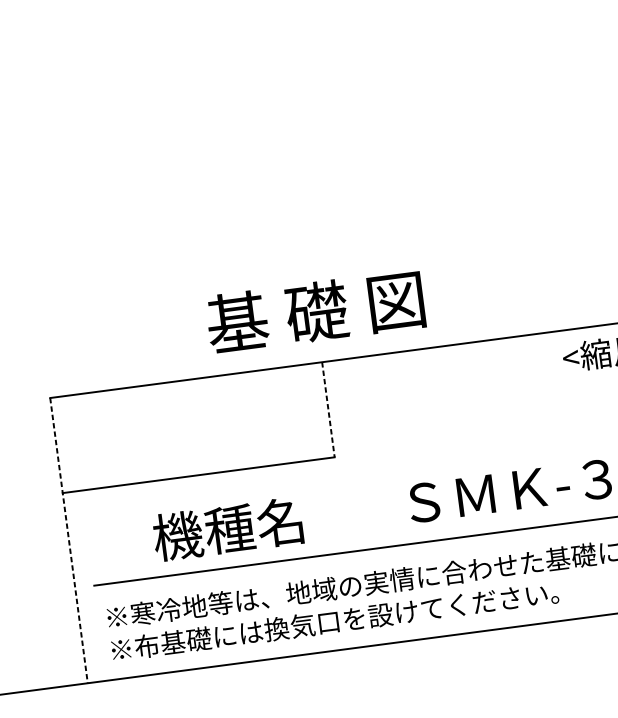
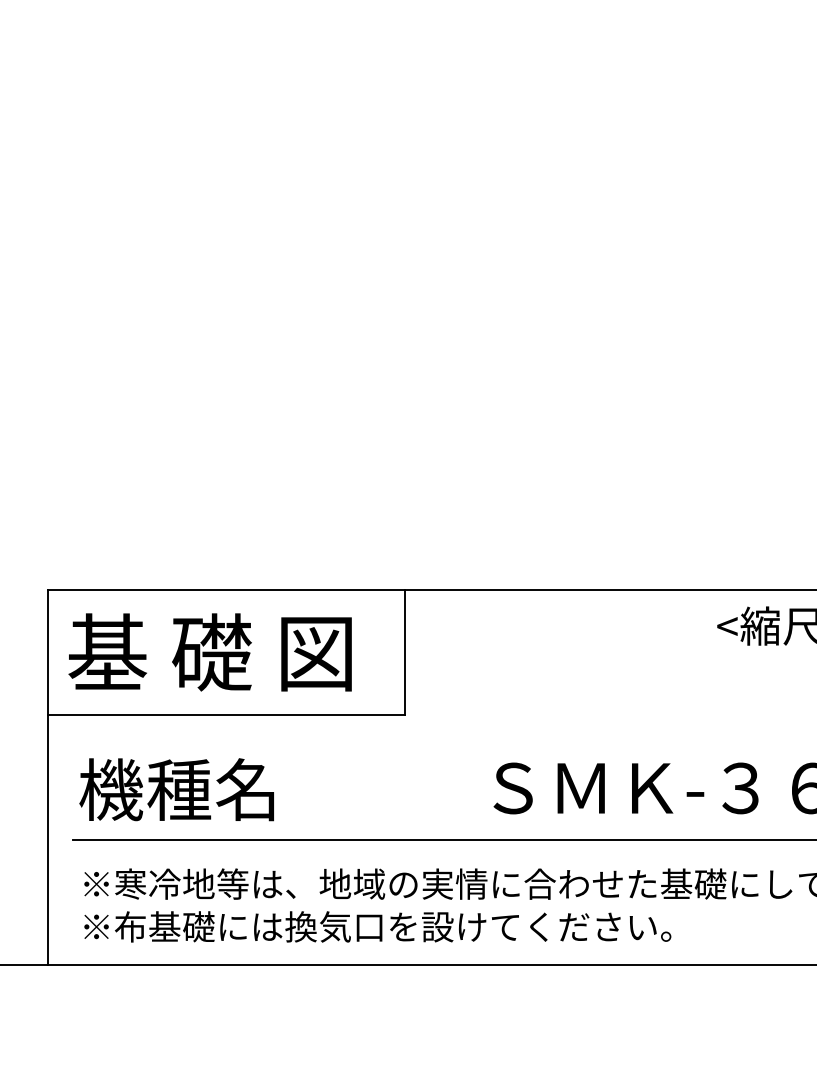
text: (315, 311) -> (209, 652), moved
line: (328, 409) -> (405, 652), dashed -> solid
text: (227, 529) -> (176, 789), moved
line: (68, 540) -> (47, 777), dashed -> solid

